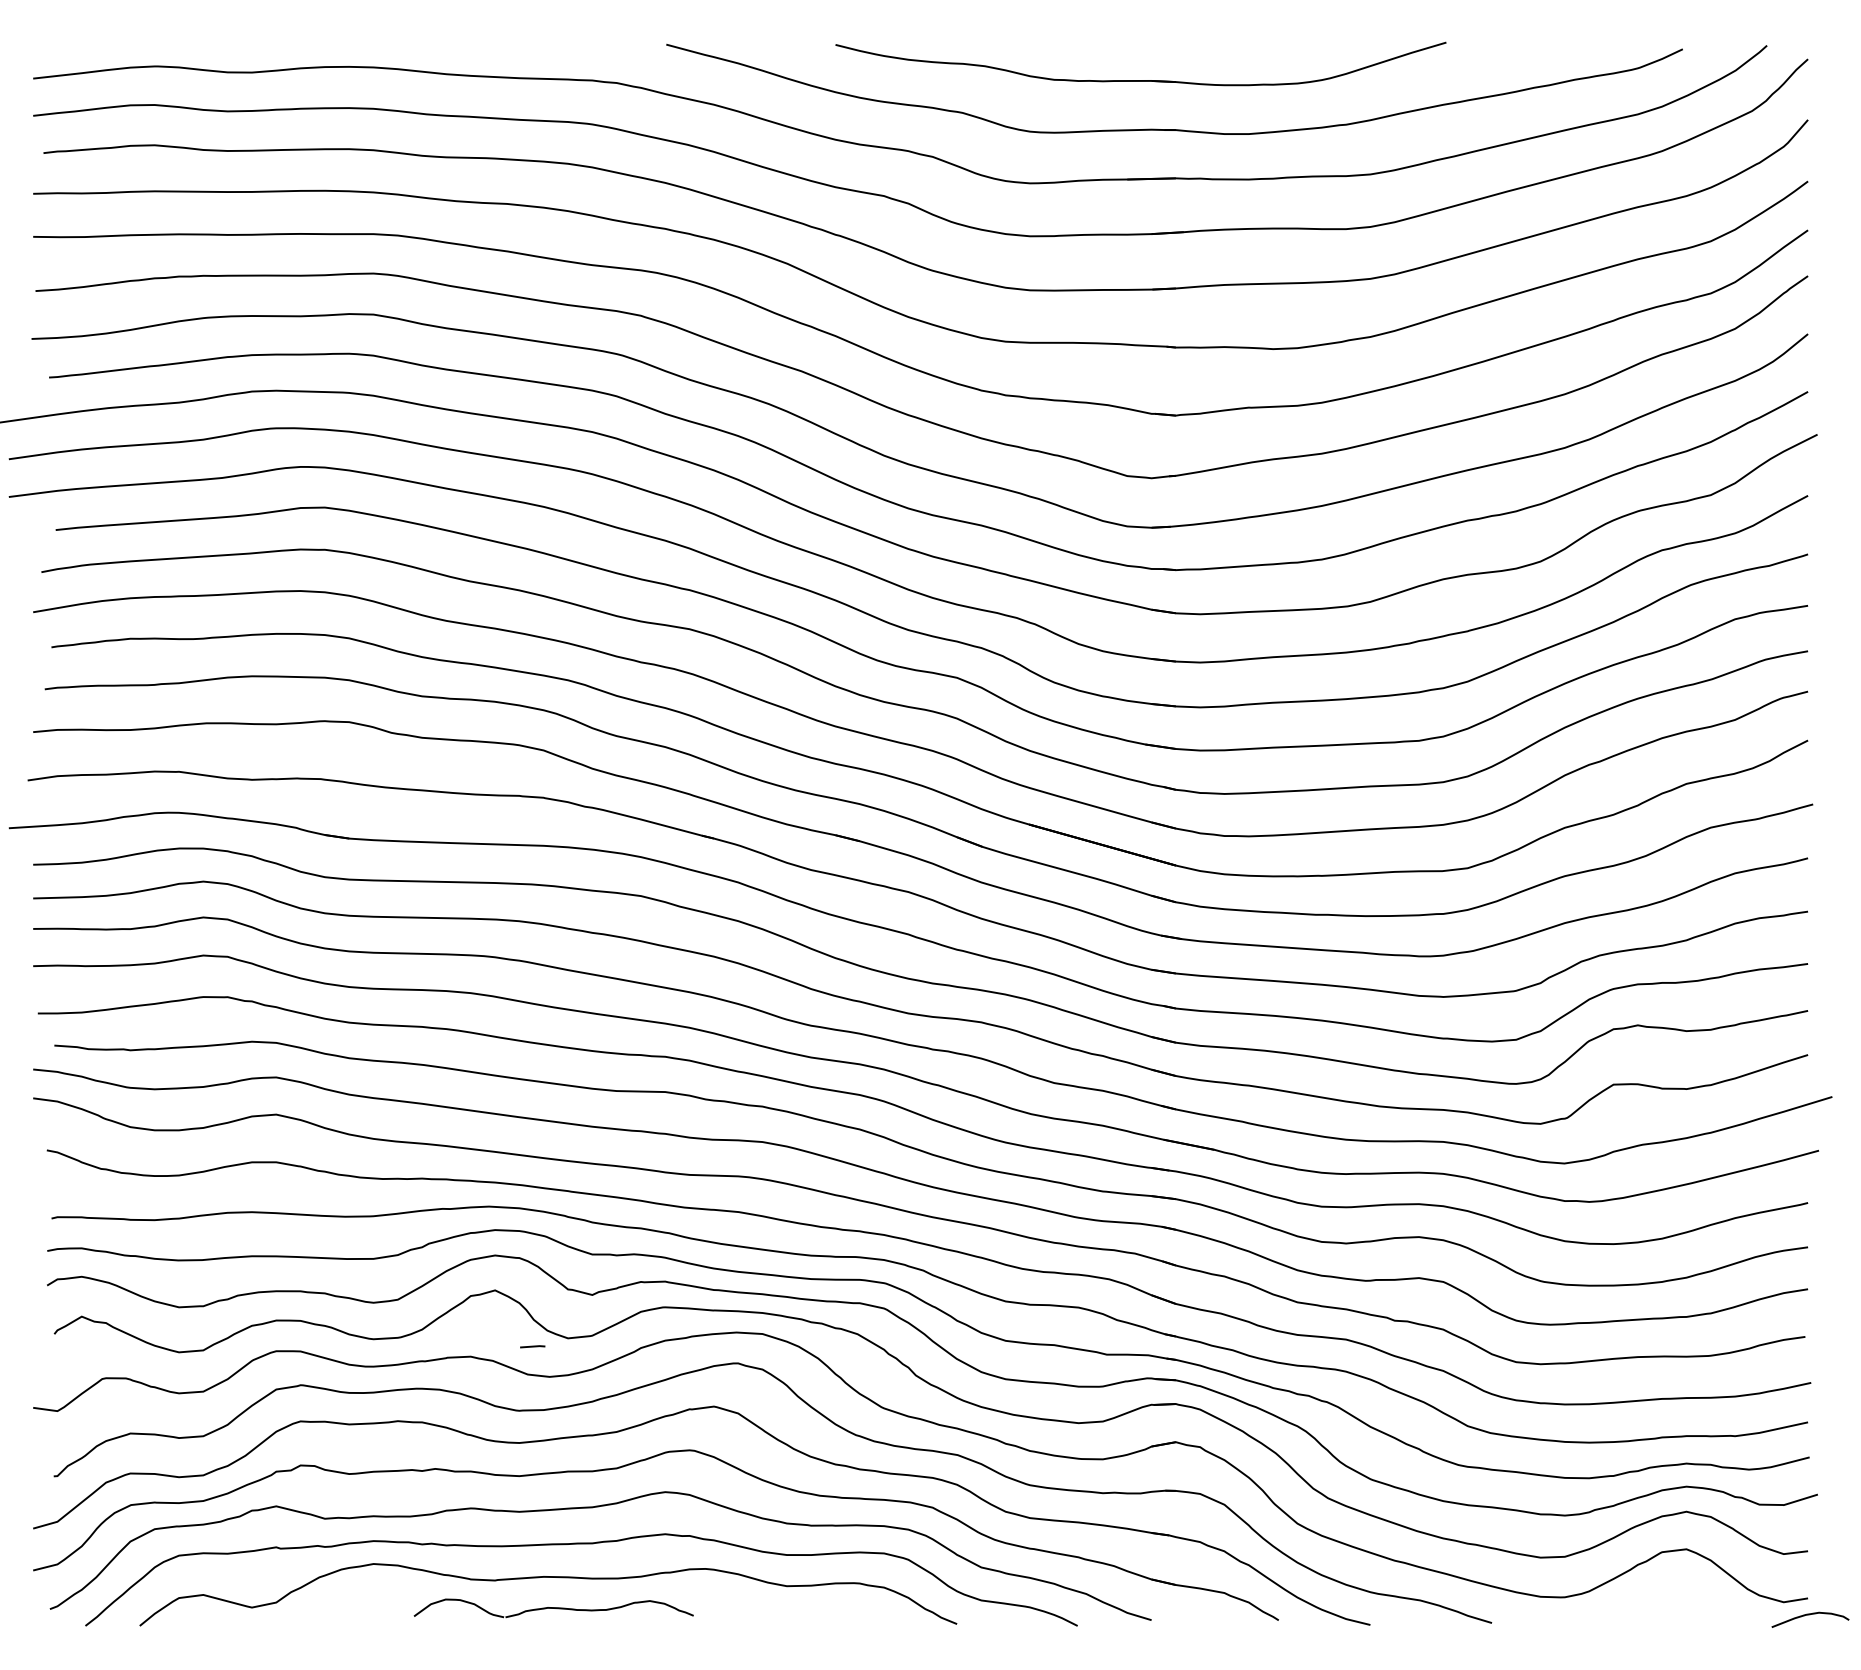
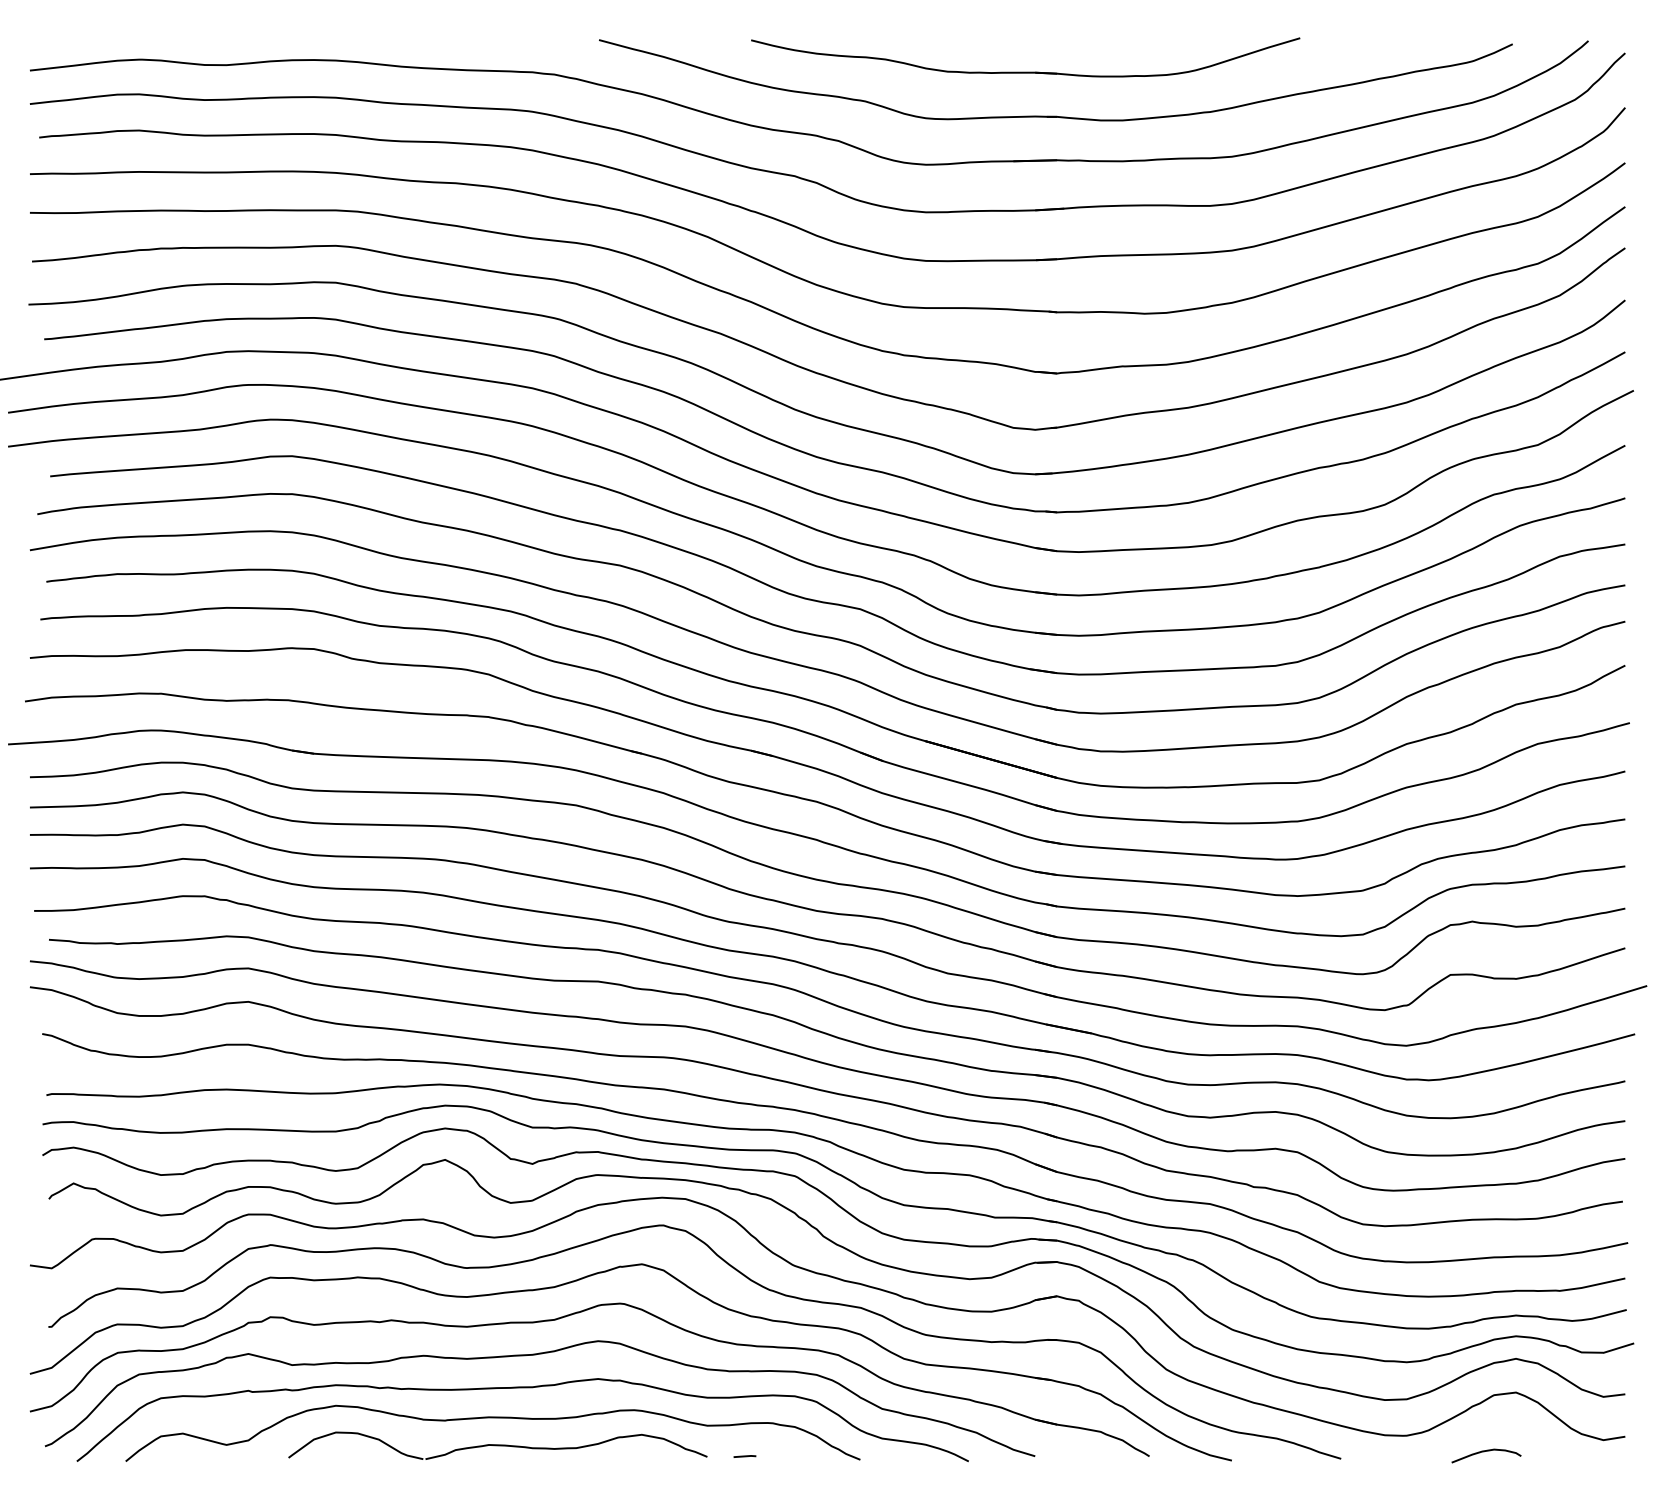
line: (532, 1346) -> (744, 1456), moved
part: (553, 1608) -> (497, 1445), size x1.67
curve: (1808, 1615) -> (1484, 1452), moved

